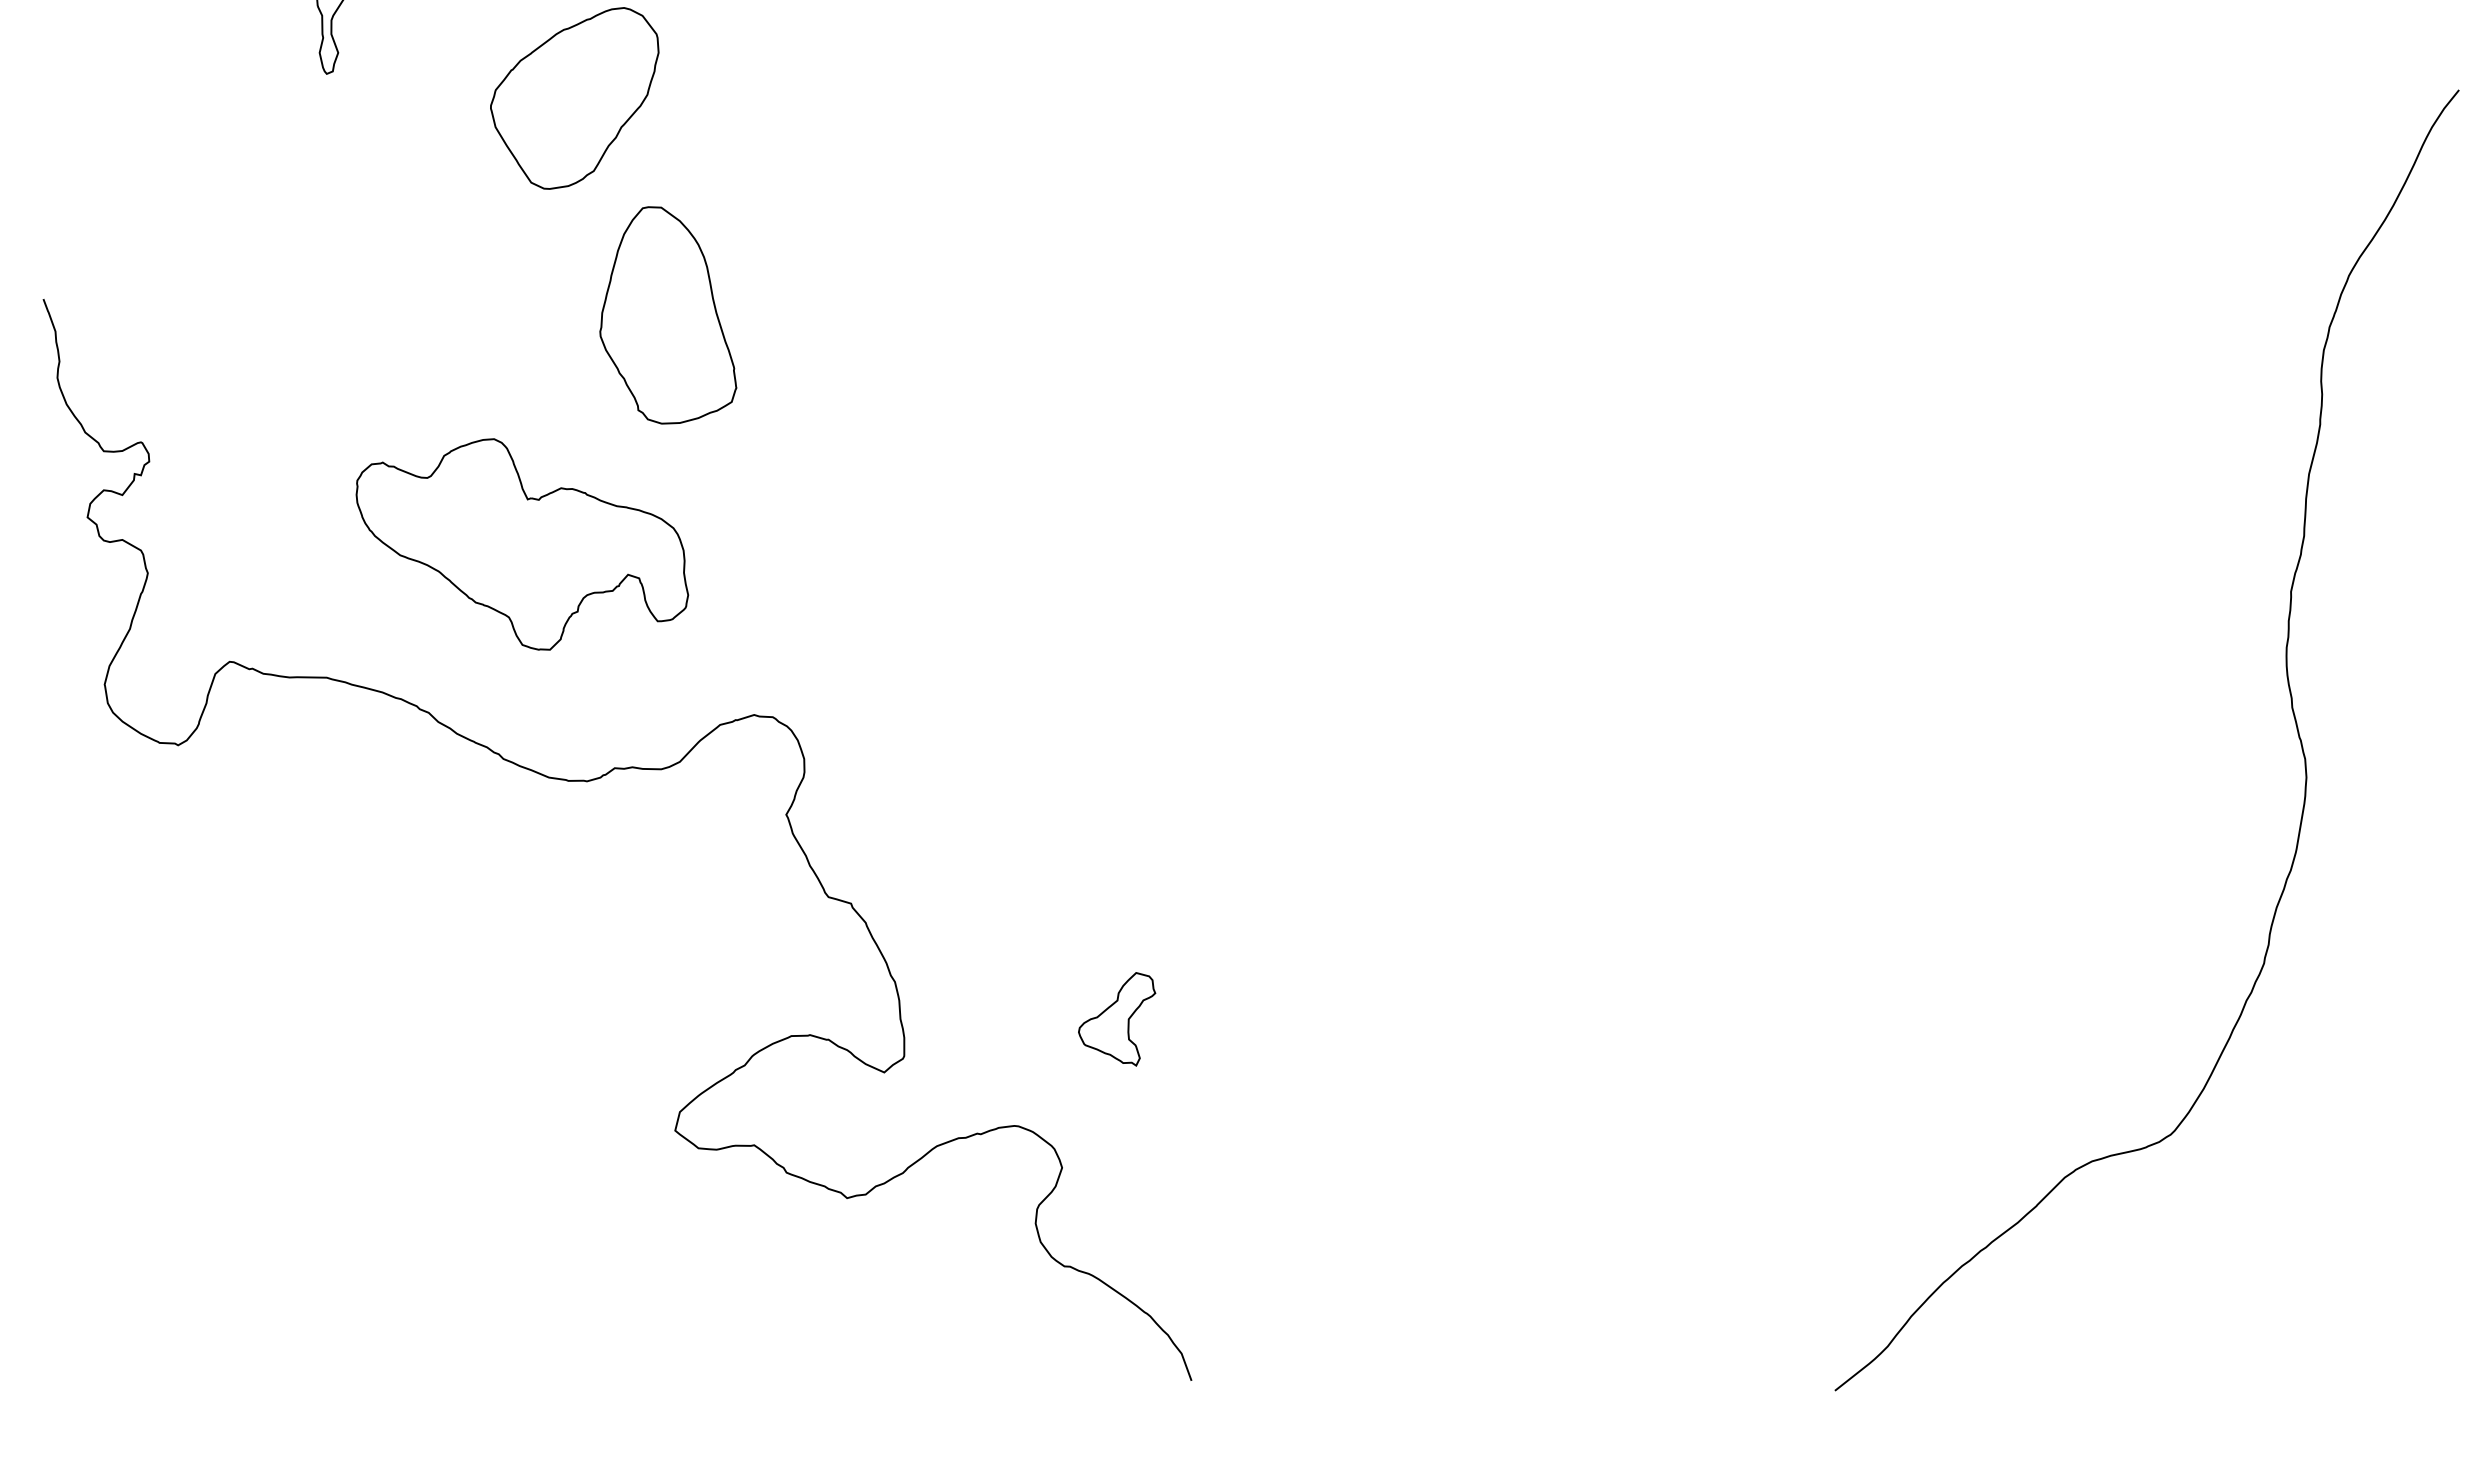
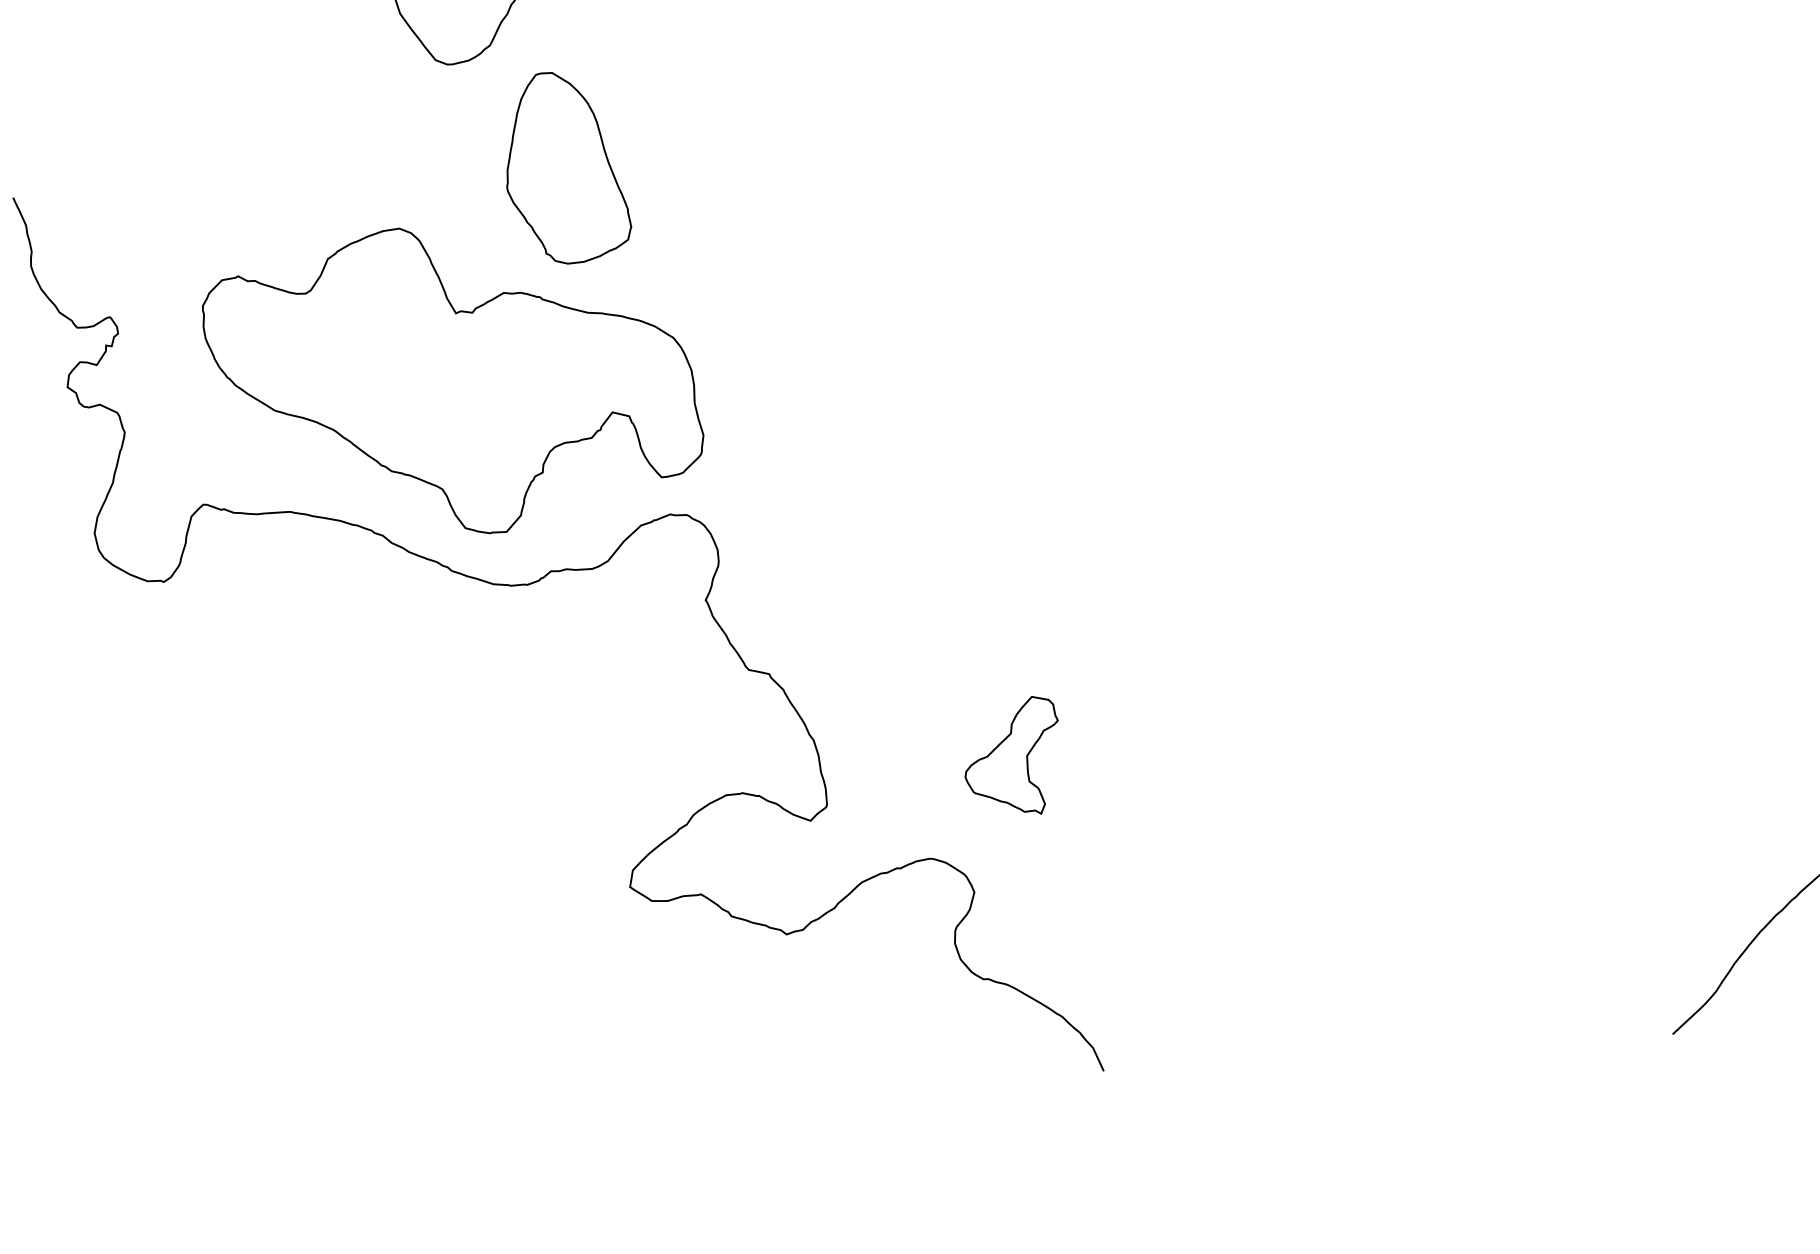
part: (522, 544) -> (453, 380), size x1.67
part: (1116, 1019) -> (1011, 757), size x1.43

